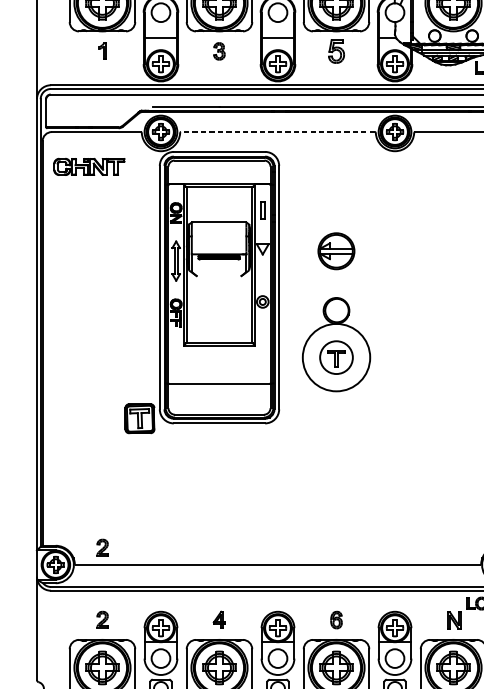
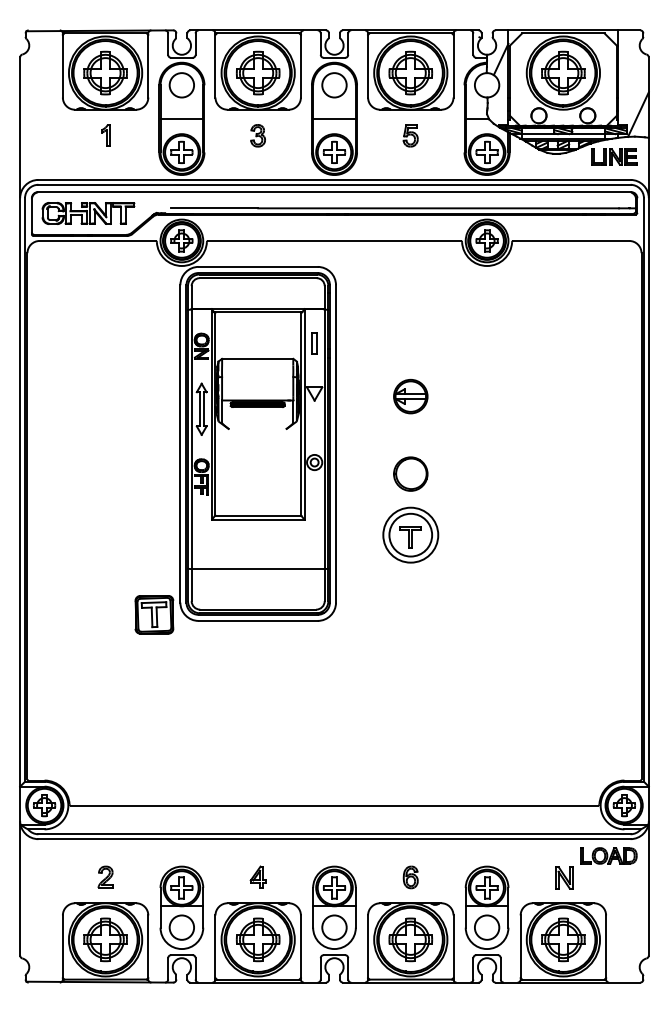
part: (336, 51) -> (410, 135), size x0.71
line: (278, 131) -> (334, 240), dashed -> solid
part: (89, 166) -> (88, 213), moved
part: (336, 251) -> (410, 396), size x0.71
circle: (336, 357) -> (410, 534), size x0.62
part: (102, 547) -> (105, 782), removed

